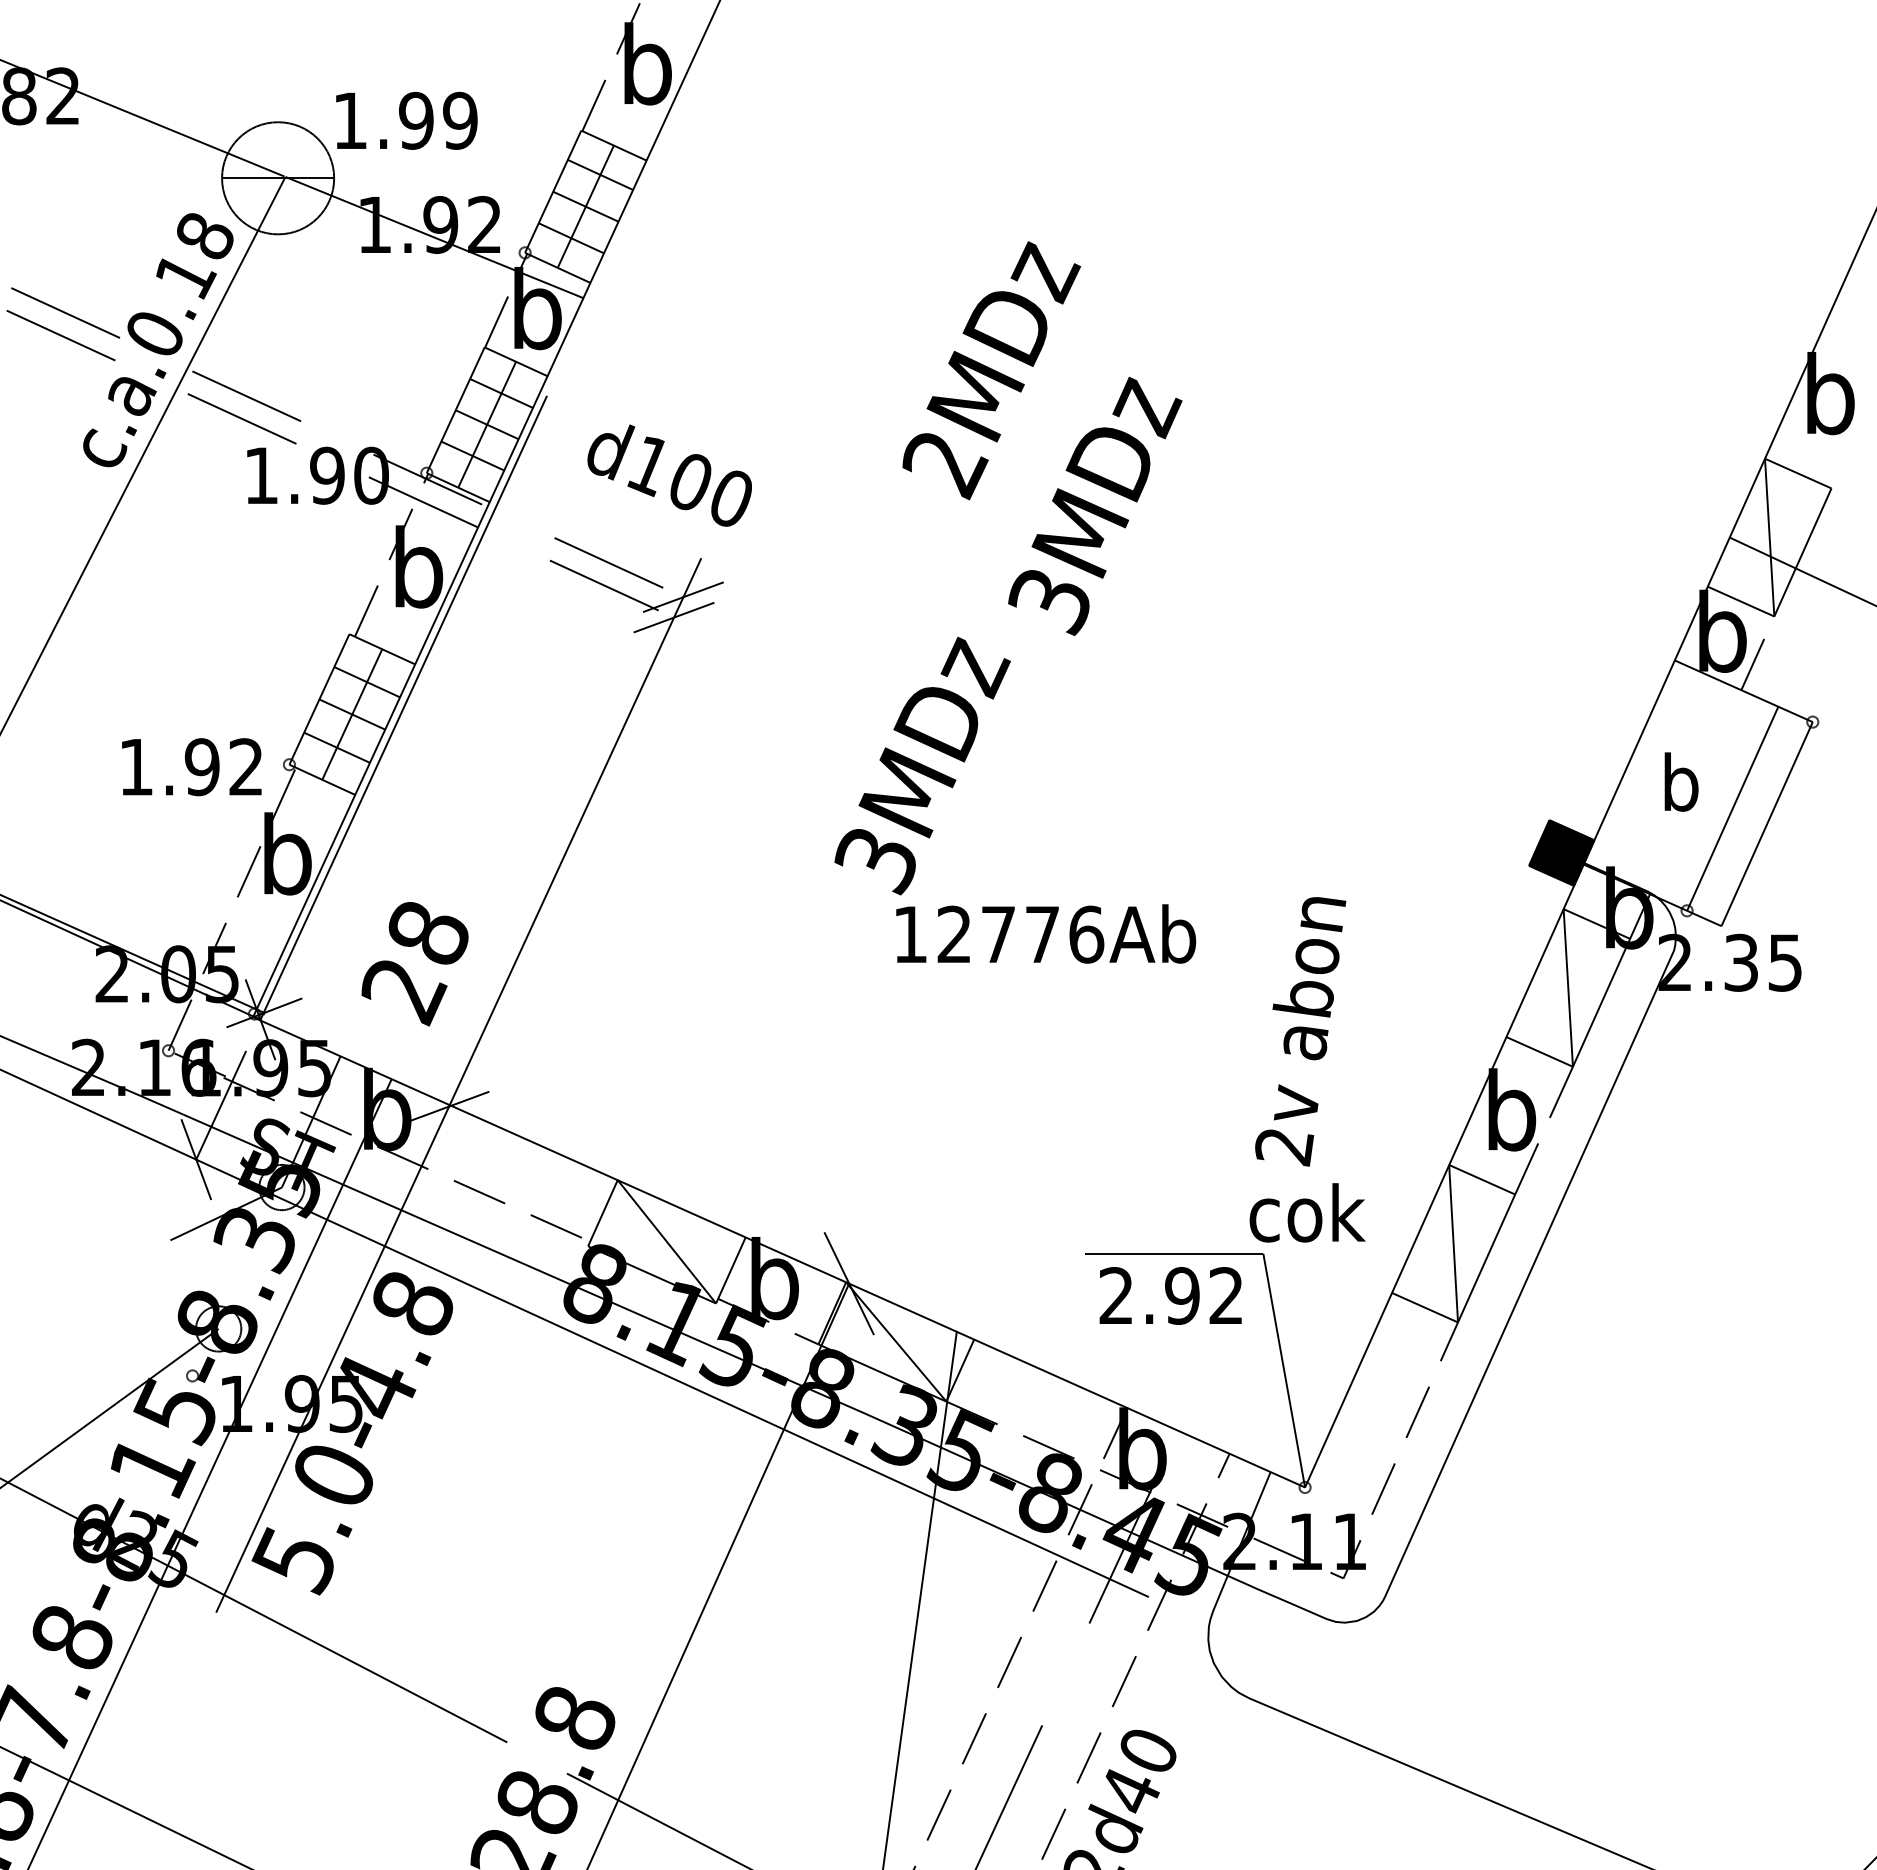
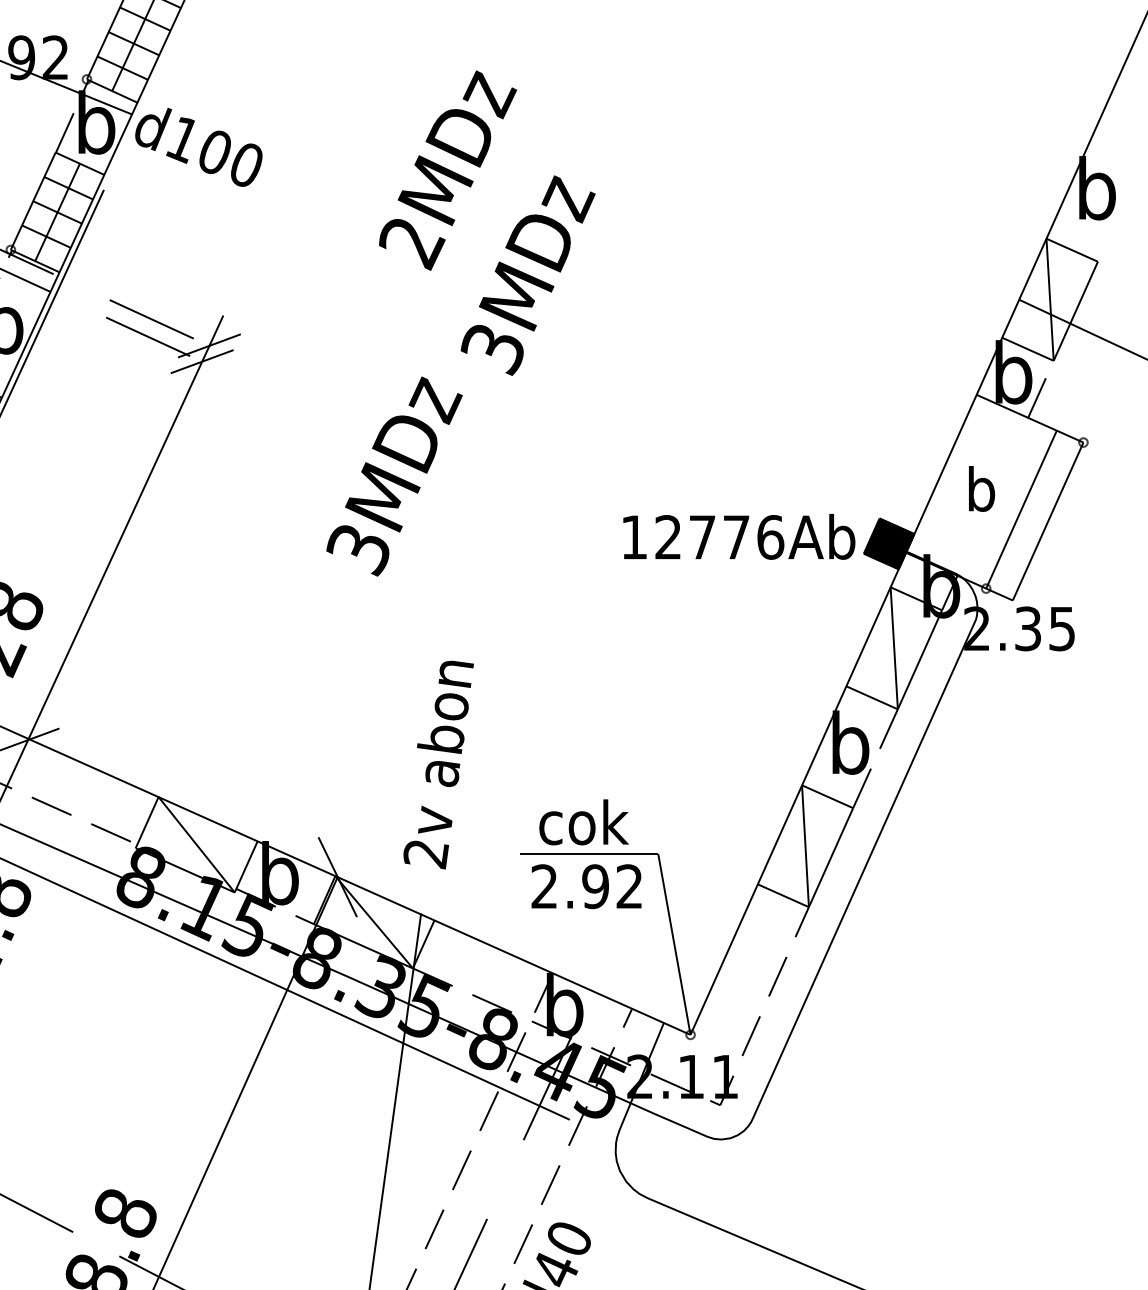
text: (669, 475) -> (198, 147), moved
text: (1046, 933) -> (739, 536), moved
text: (1300, 1031) -> (438, 764), moved
text: (1307, 1212) -> (584, 822), moved

